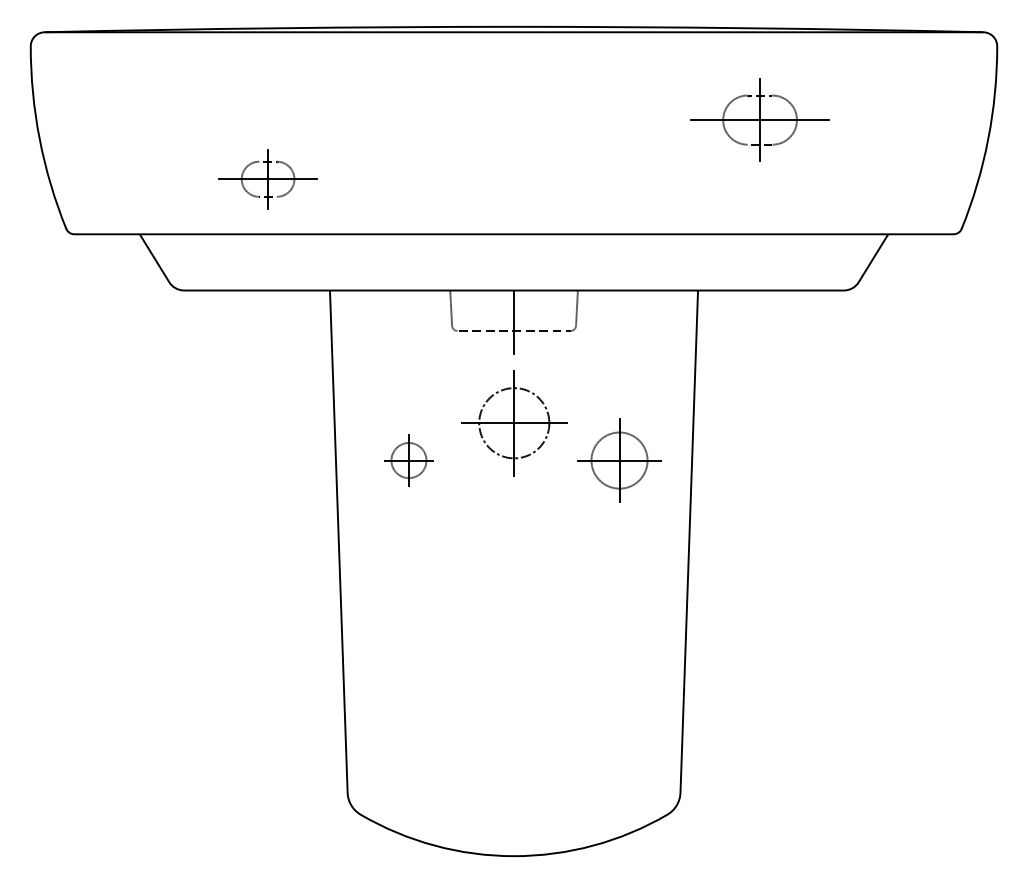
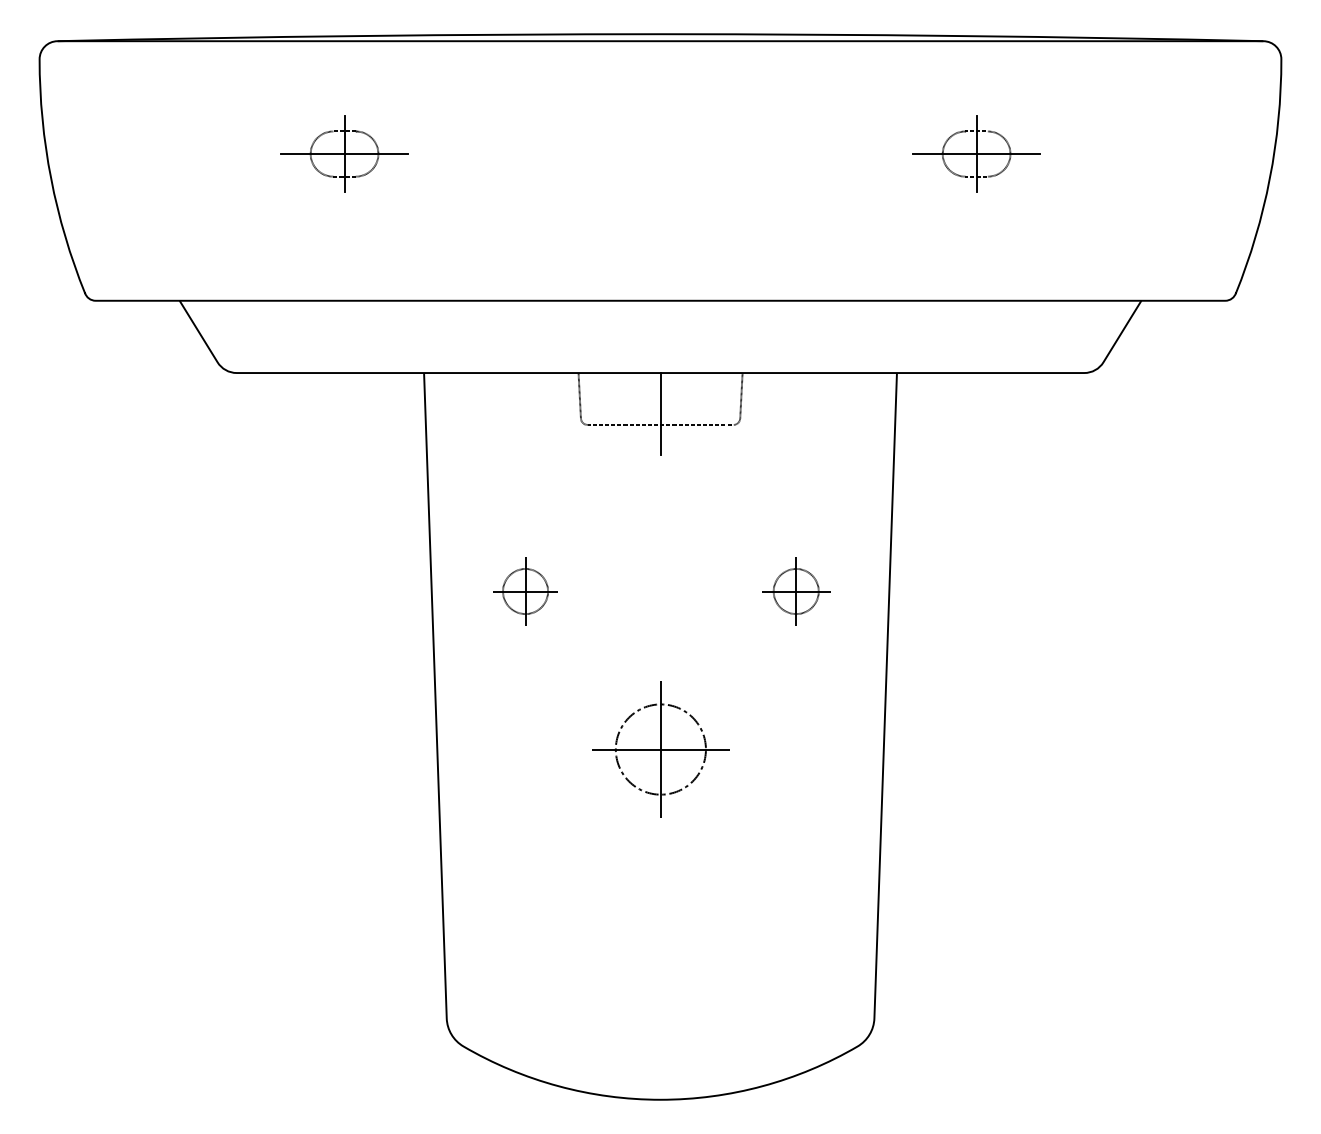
part: (759, 119) -> (976, 153), size x0.71
part: (268, 178) -> (344, 153), moved
part: (514, 423) -> (660, 749), moved
part: (619, 460) -> (796, 591), size x0.62

